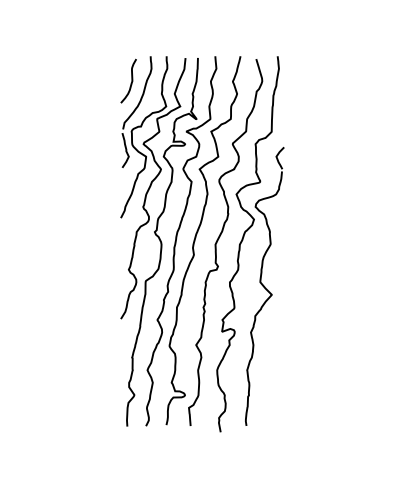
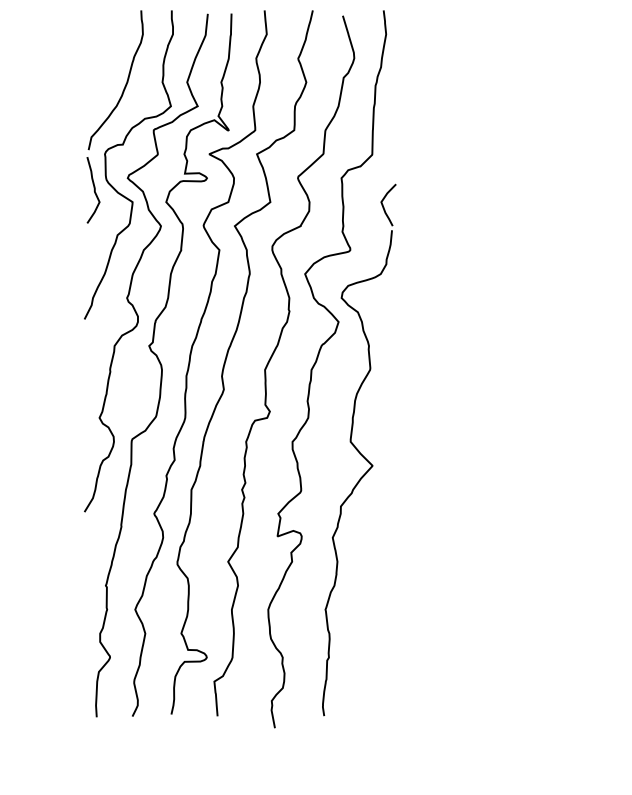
curve: (131, 80) -> (104, 56), removed

